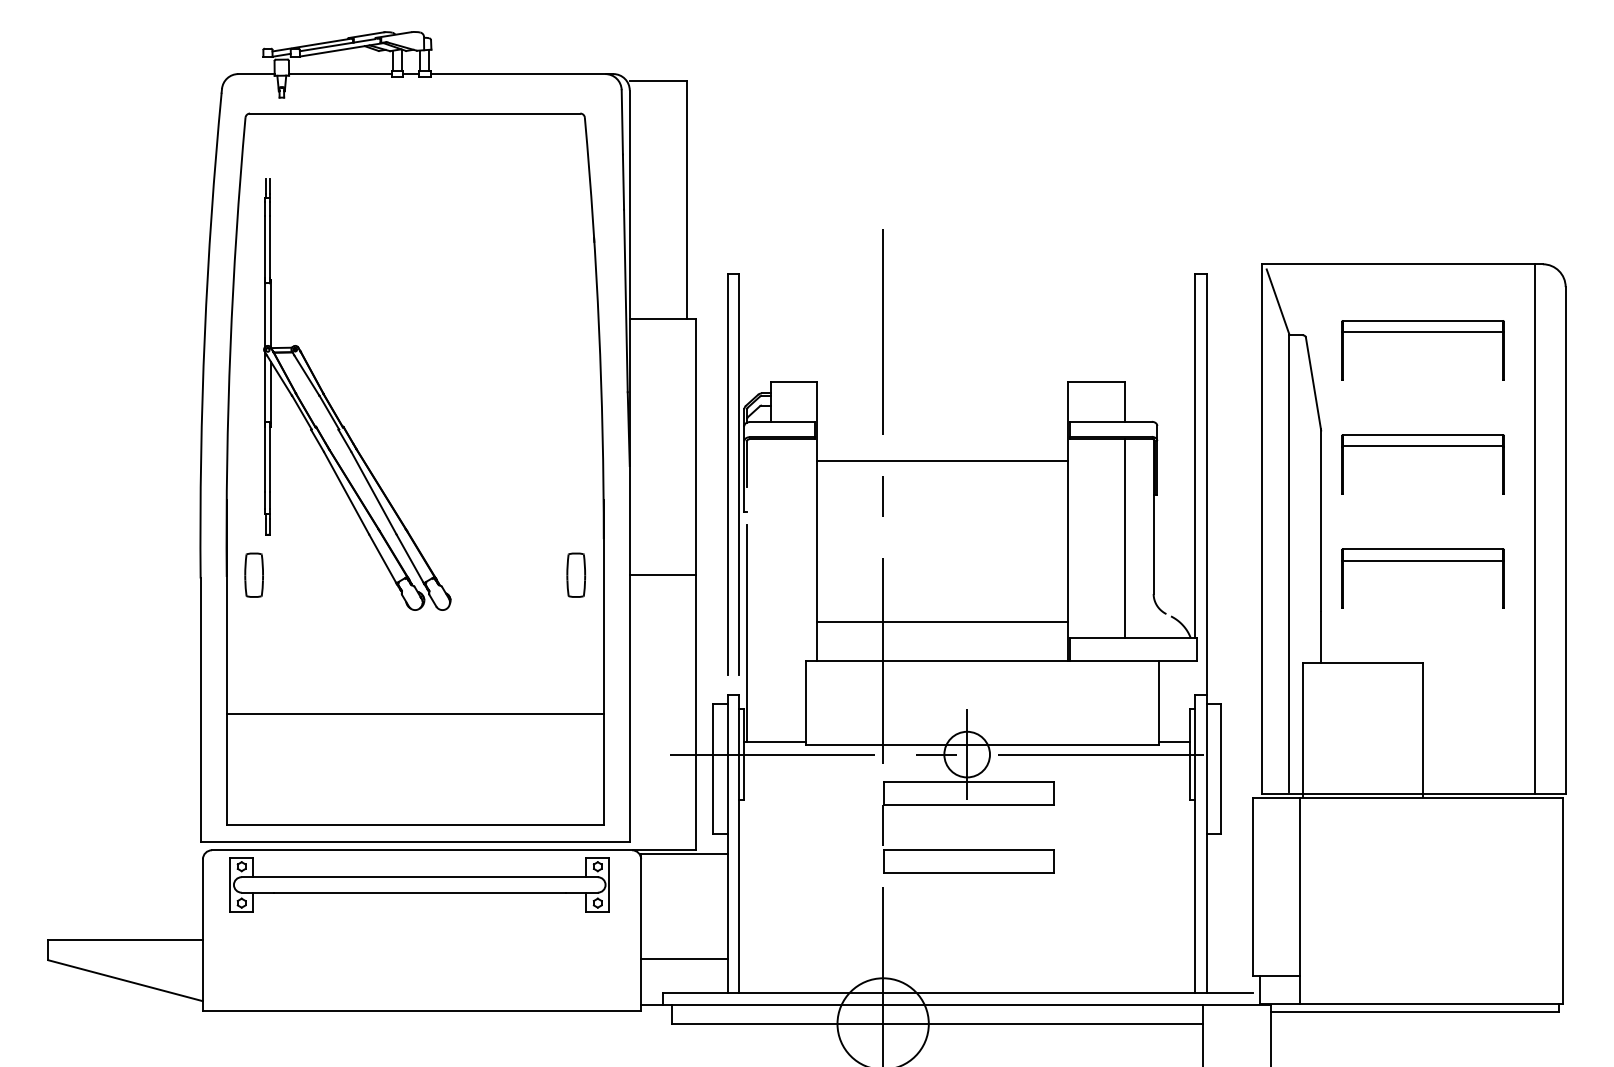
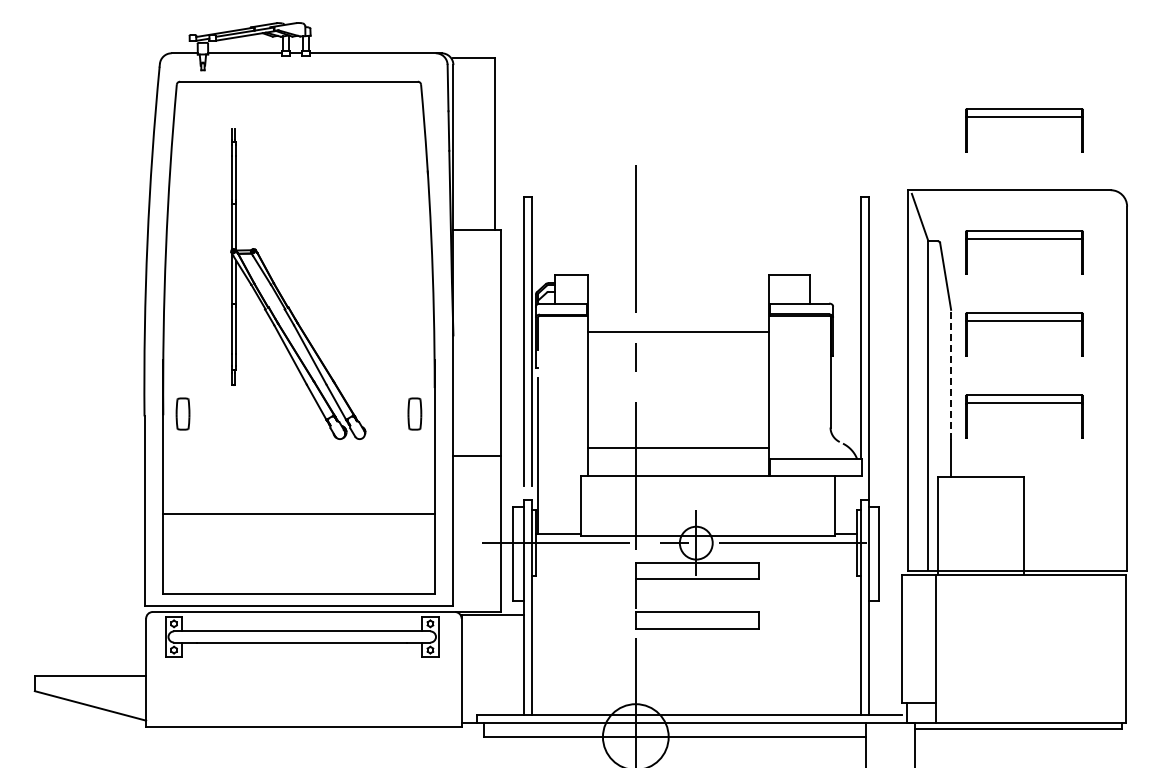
part: (1423, 163) -> (1024, 117), added
part: (335, 410) -> (282, 295), moved
line: (1321, 520) -> (951, 374), solid -> dashed
line: (1535, 528) -> (1105, 380), removed
line: (1124, 538) -> (809, 387), removed
line: (663, 574) -> (477, 455), moved
line: (684, 959) -> (492, 690), removed

